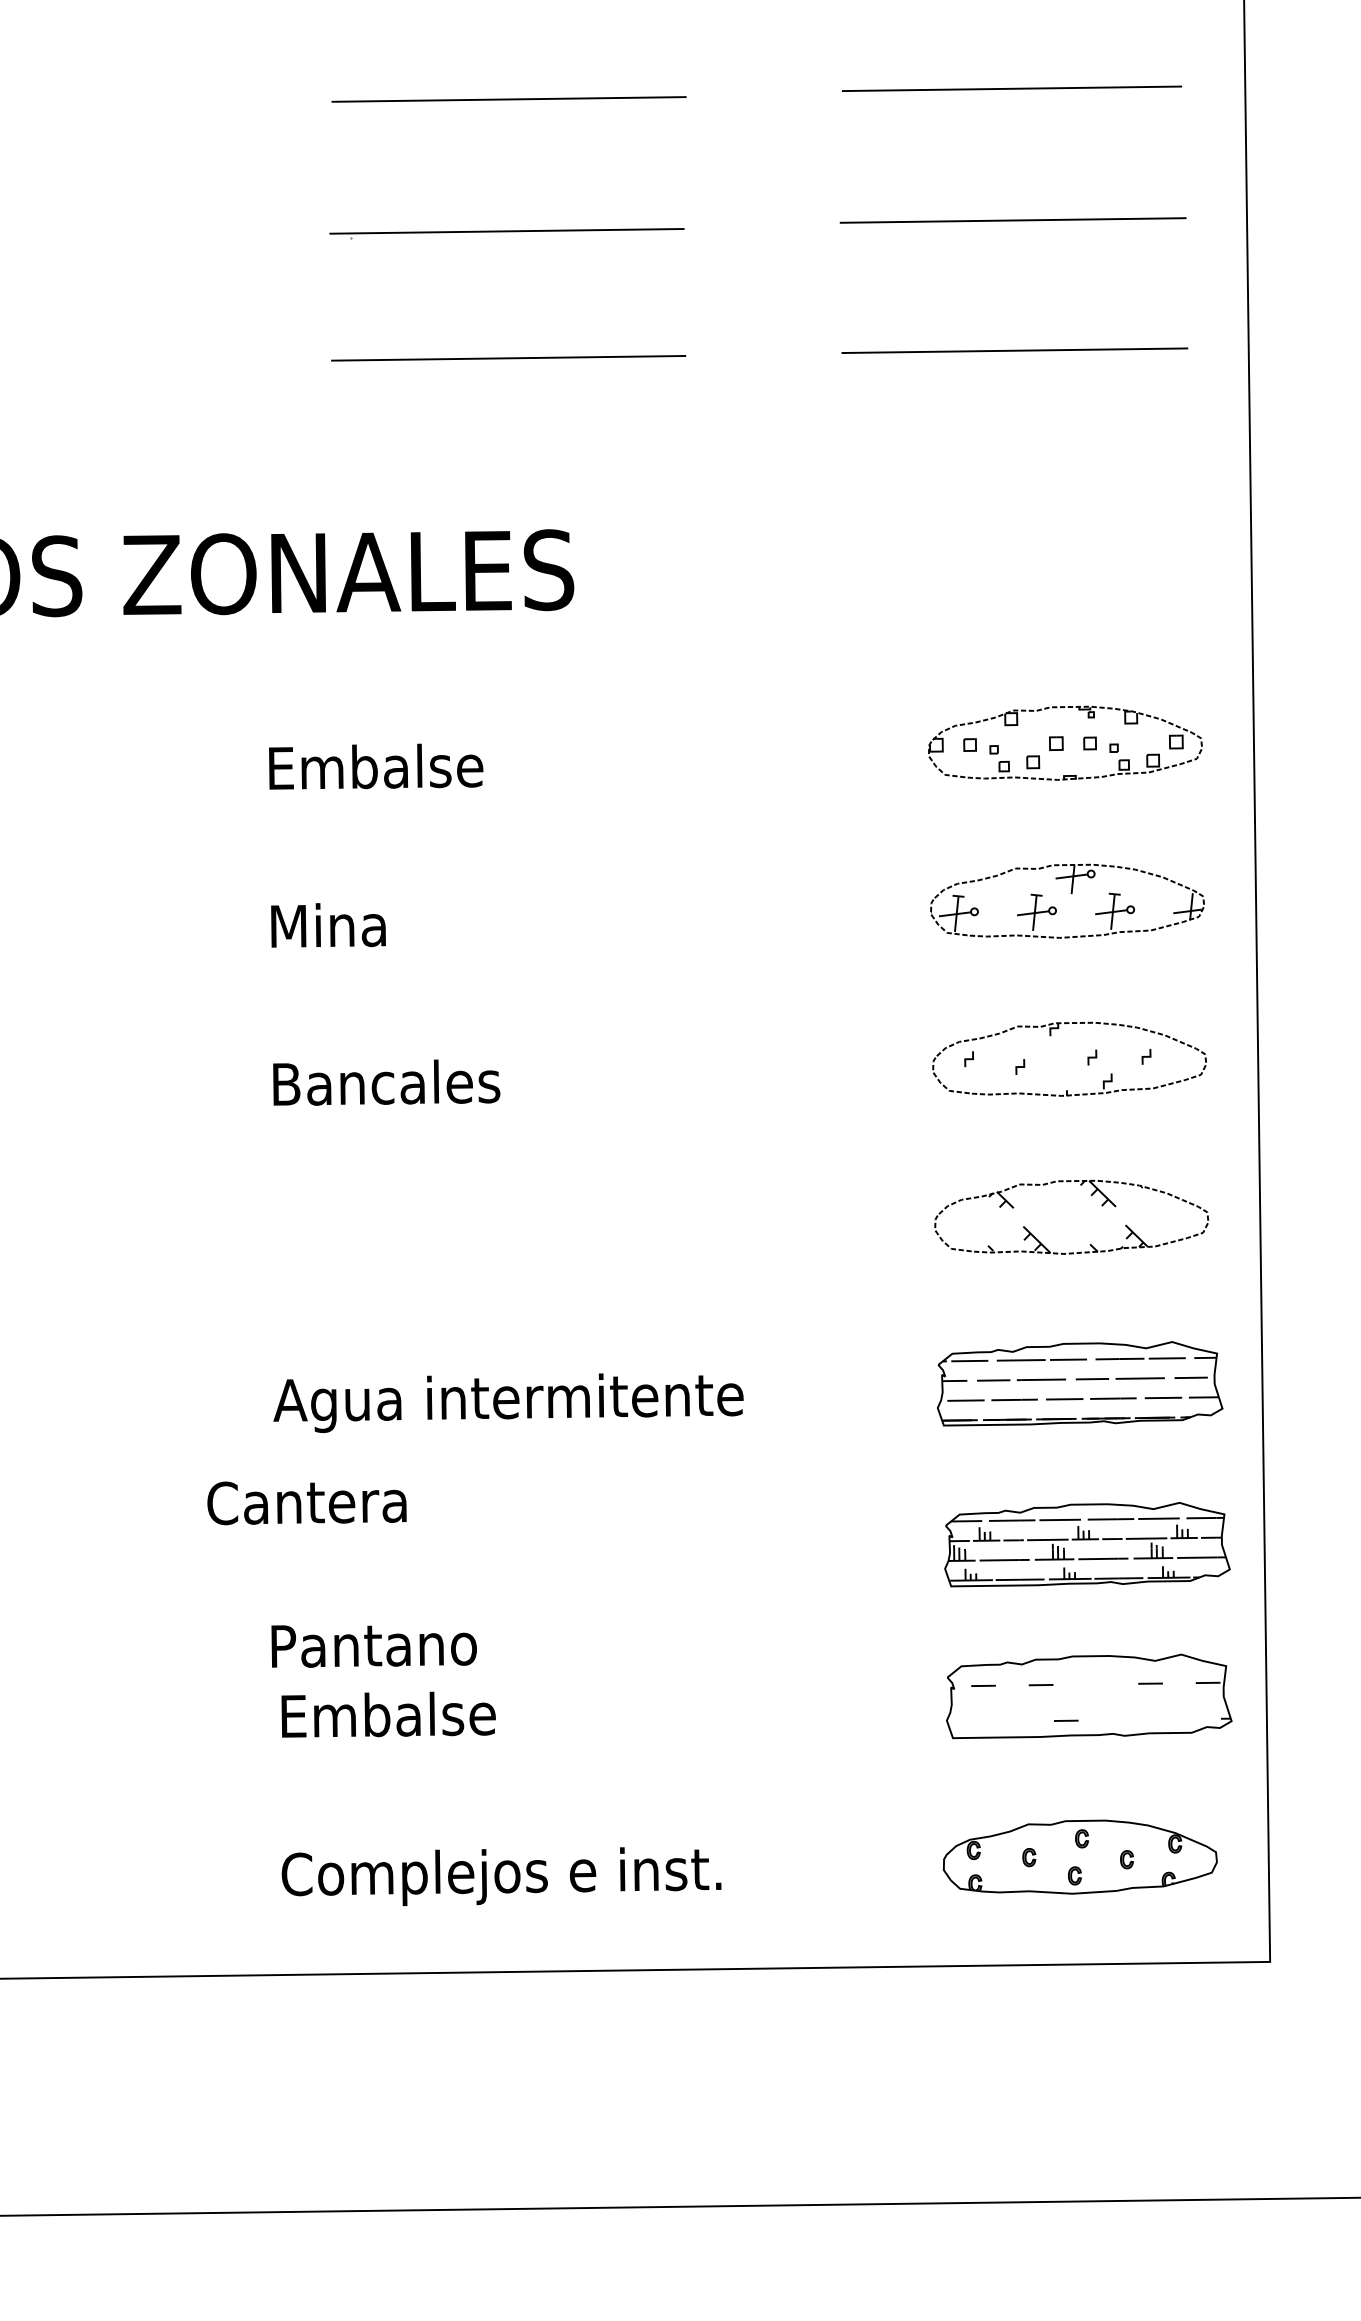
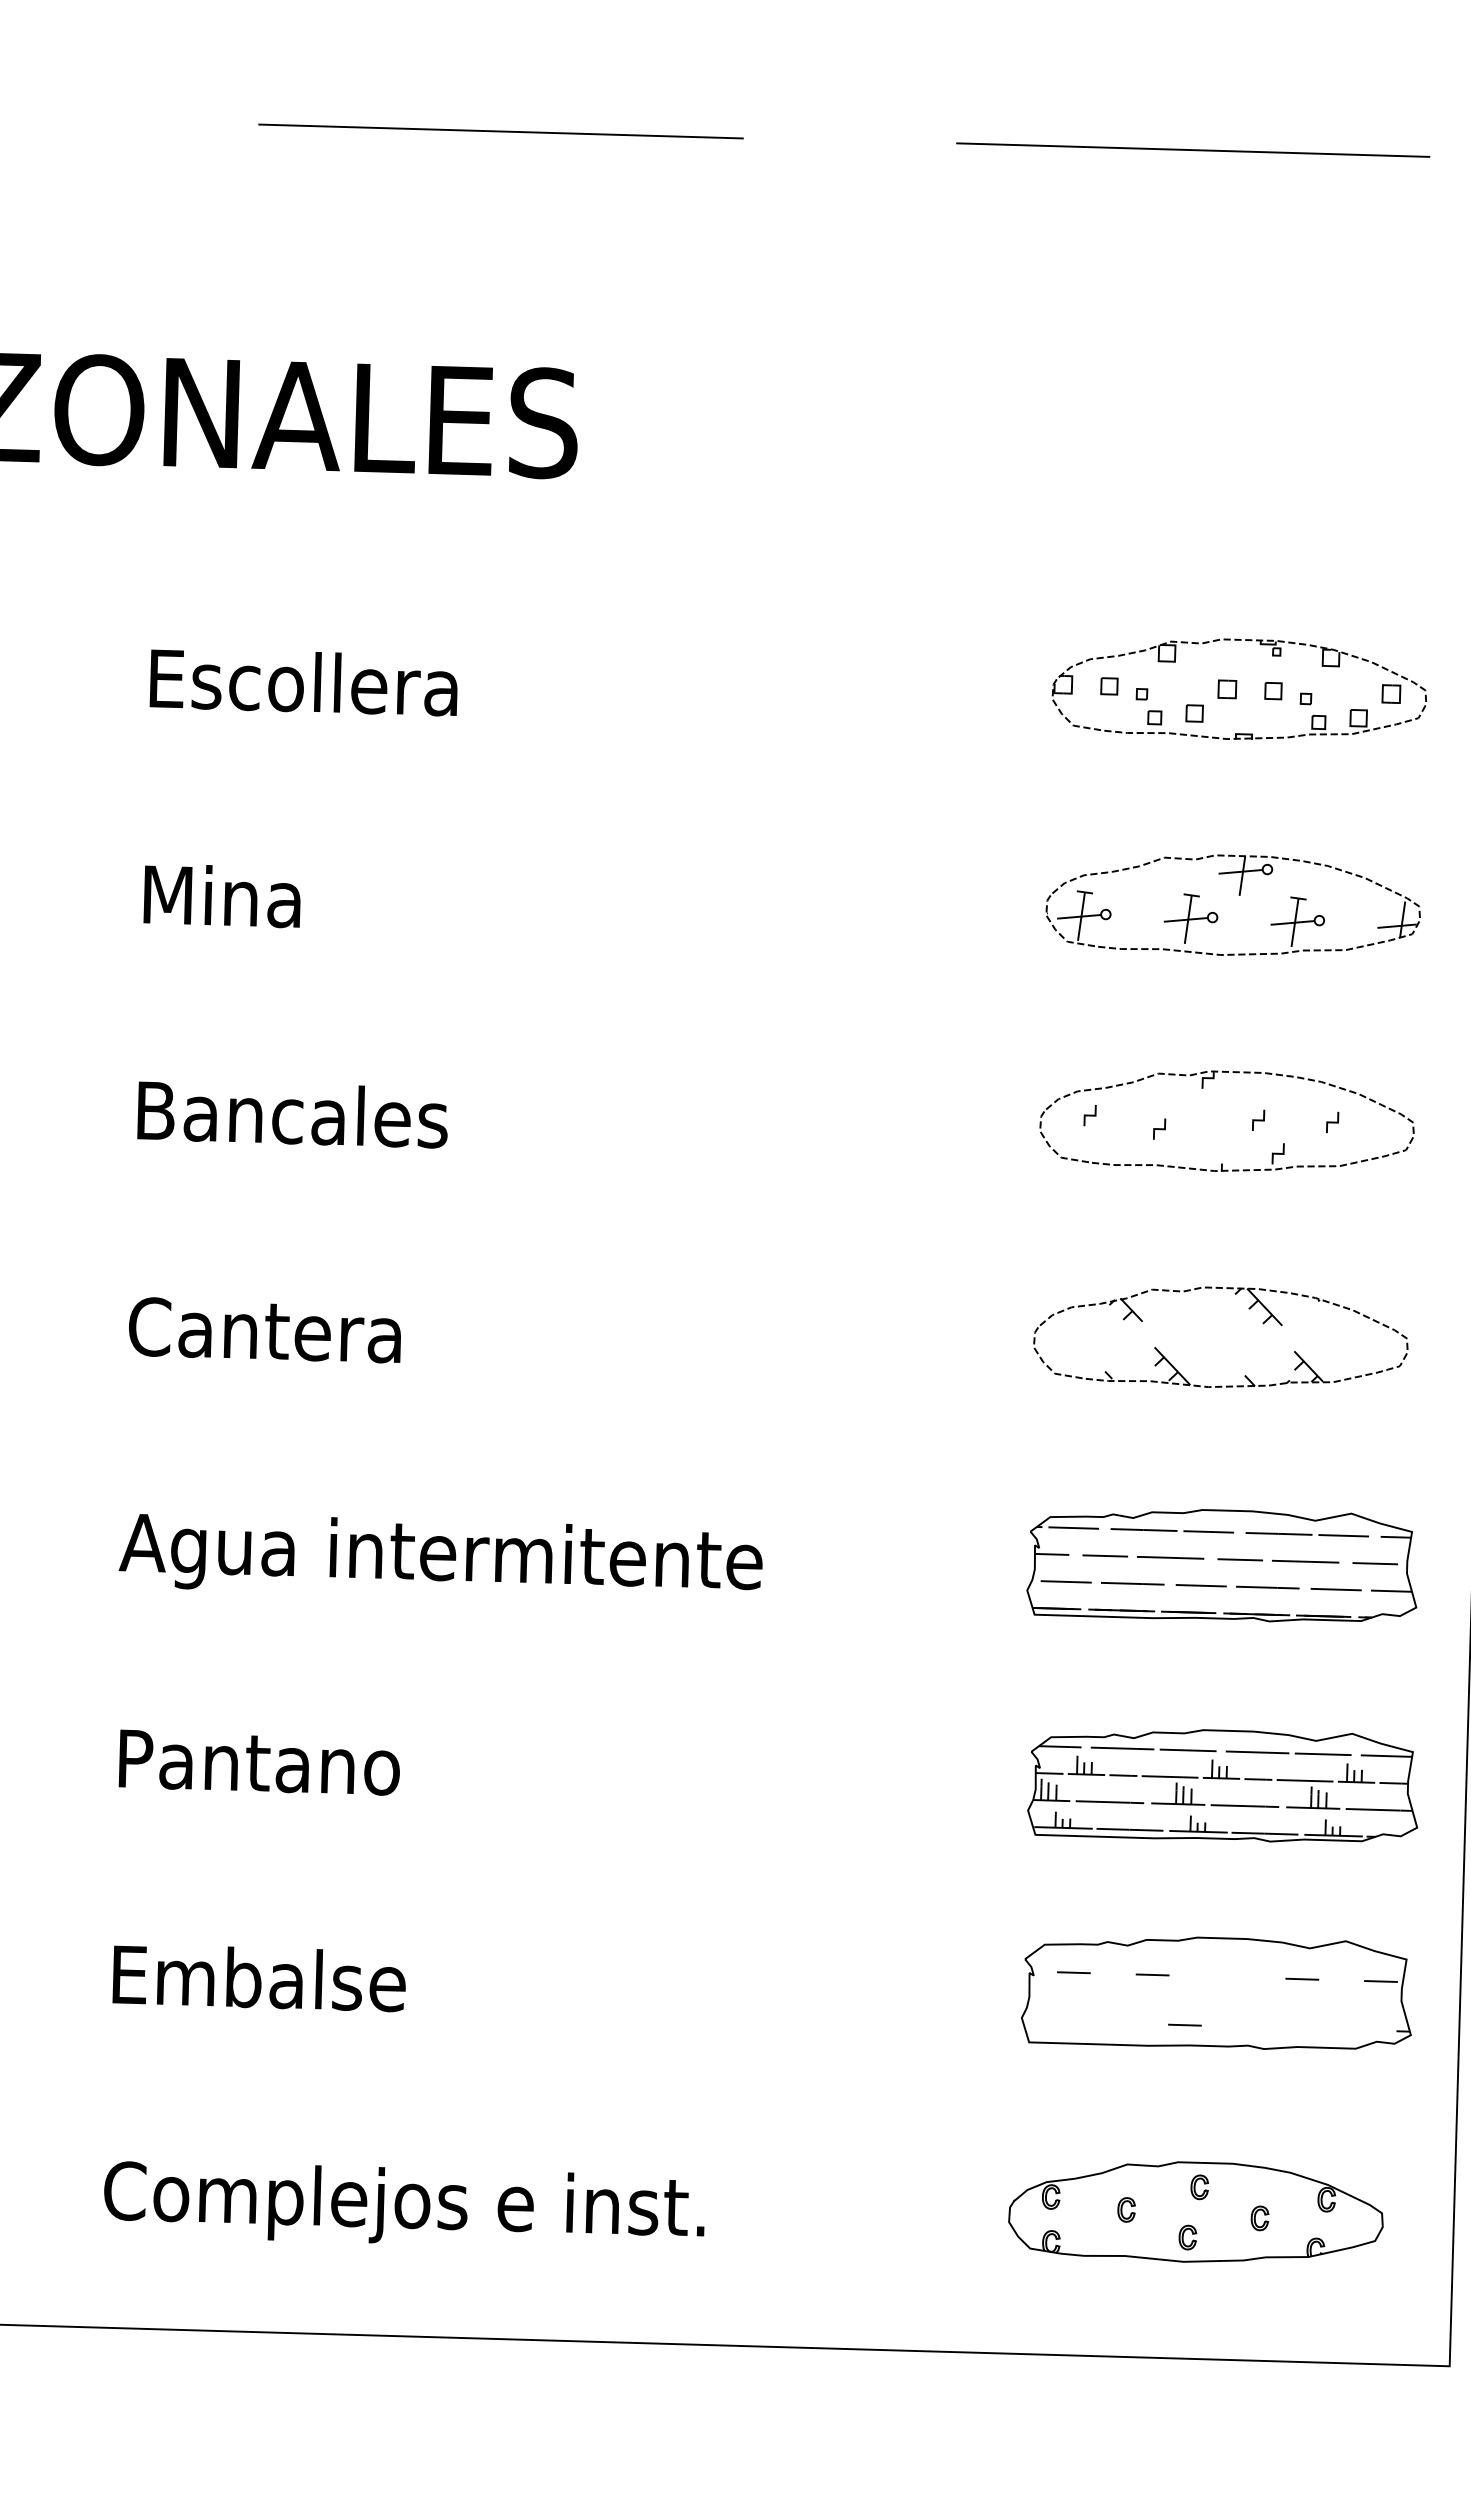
text: (397, 766) -> (325, 682), Embalse -> Escollera
text: (306, 1503) -> (264, 1331), moved
text: (373, 1646) -> (258, 1764), moved

